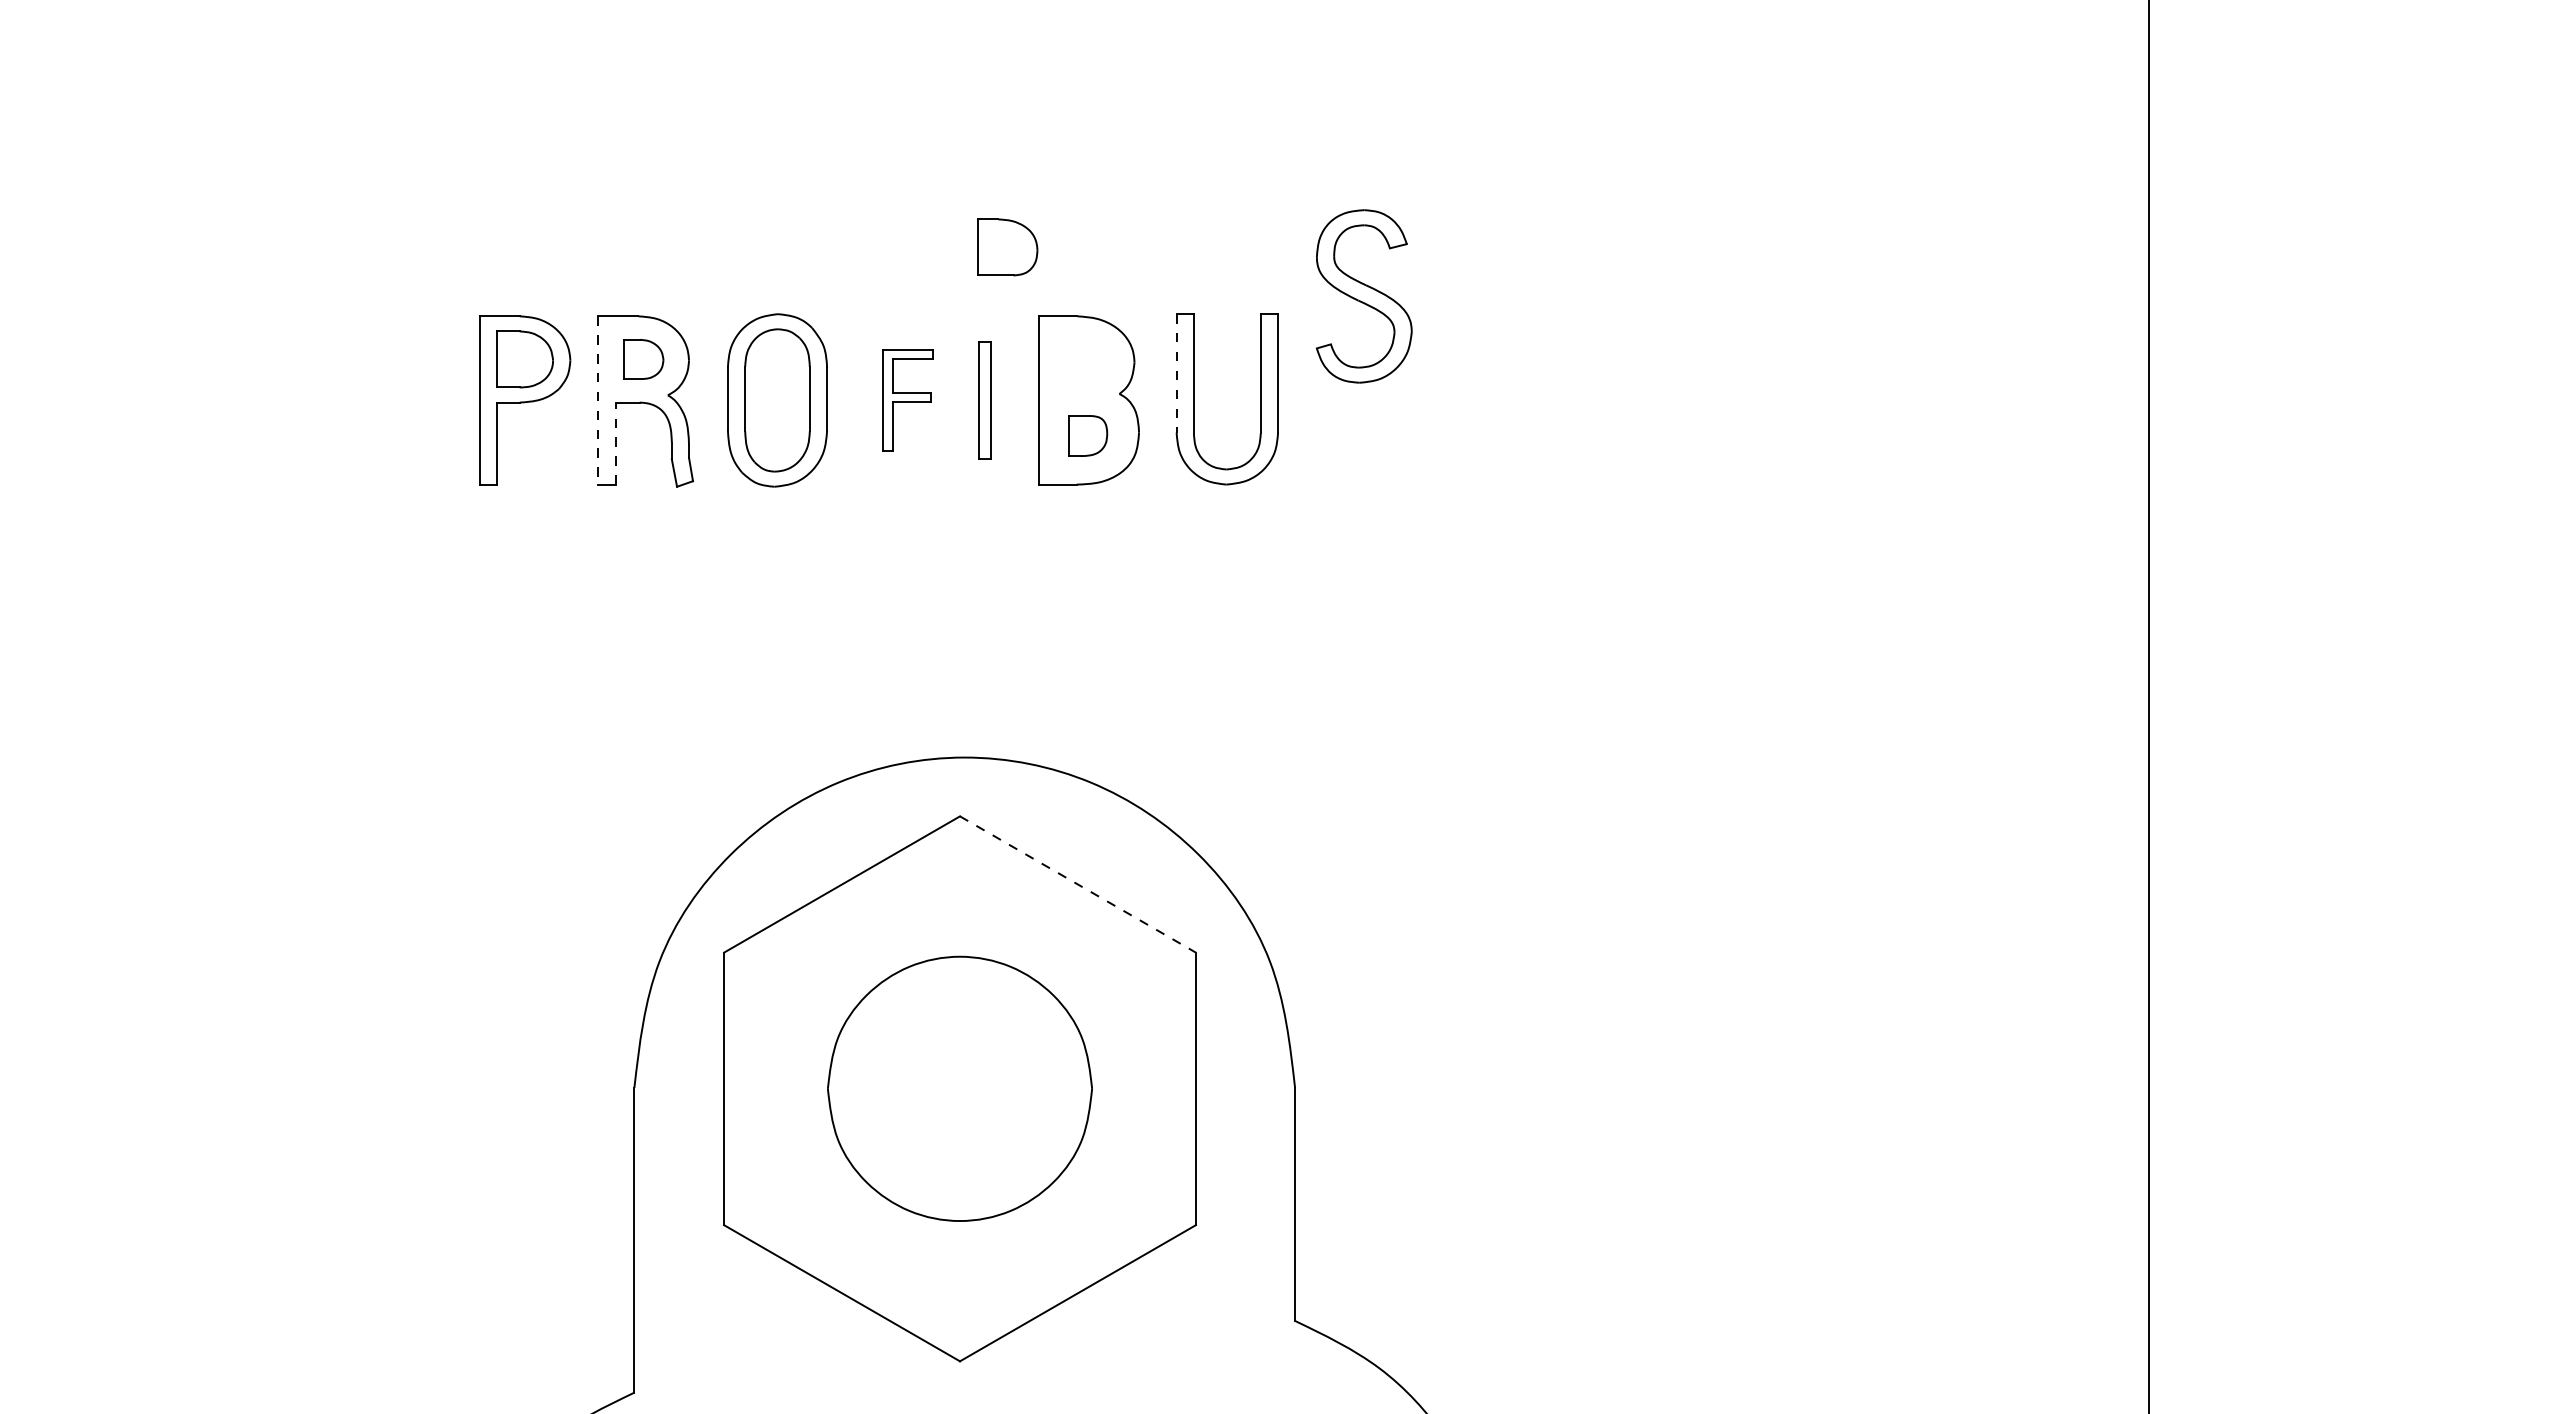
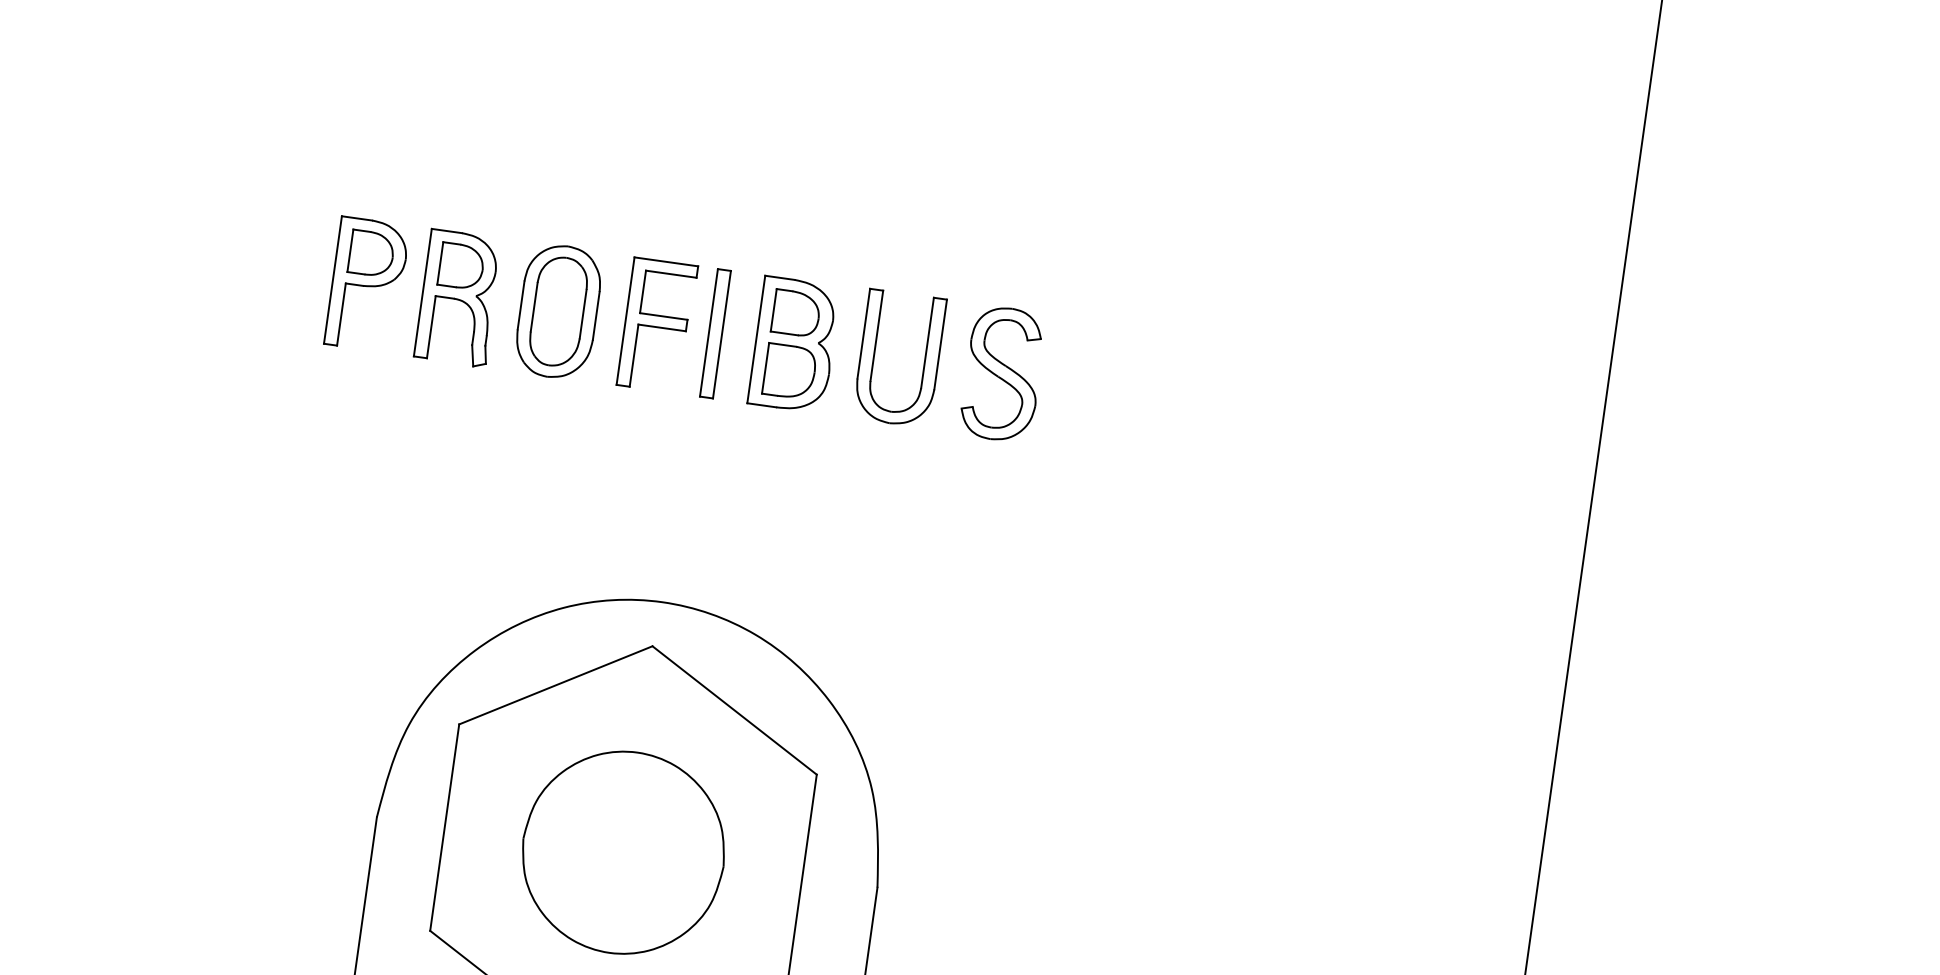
part: (1007, 247) -> (796, 313), moved
part: (1364, 296) -> (1003, 374), moved
part: (643, 359) -> (461, 266), size x1.43
line: (1176, 373) -> (863, 333), dashed -> solid
line: (598, 400) -> (422, 292), dashed -> solid
part: (907, 400) -> (657, 325), size x1.67
part: (984, 400) -> (715, 333), size x1.43
part: (1087, 435) -> (789, 371), size x1.67
line: (615, 443) -> (431, 327), dashed -> solid
line: (1078, 884) -> (735, 710), dashed -> solid

